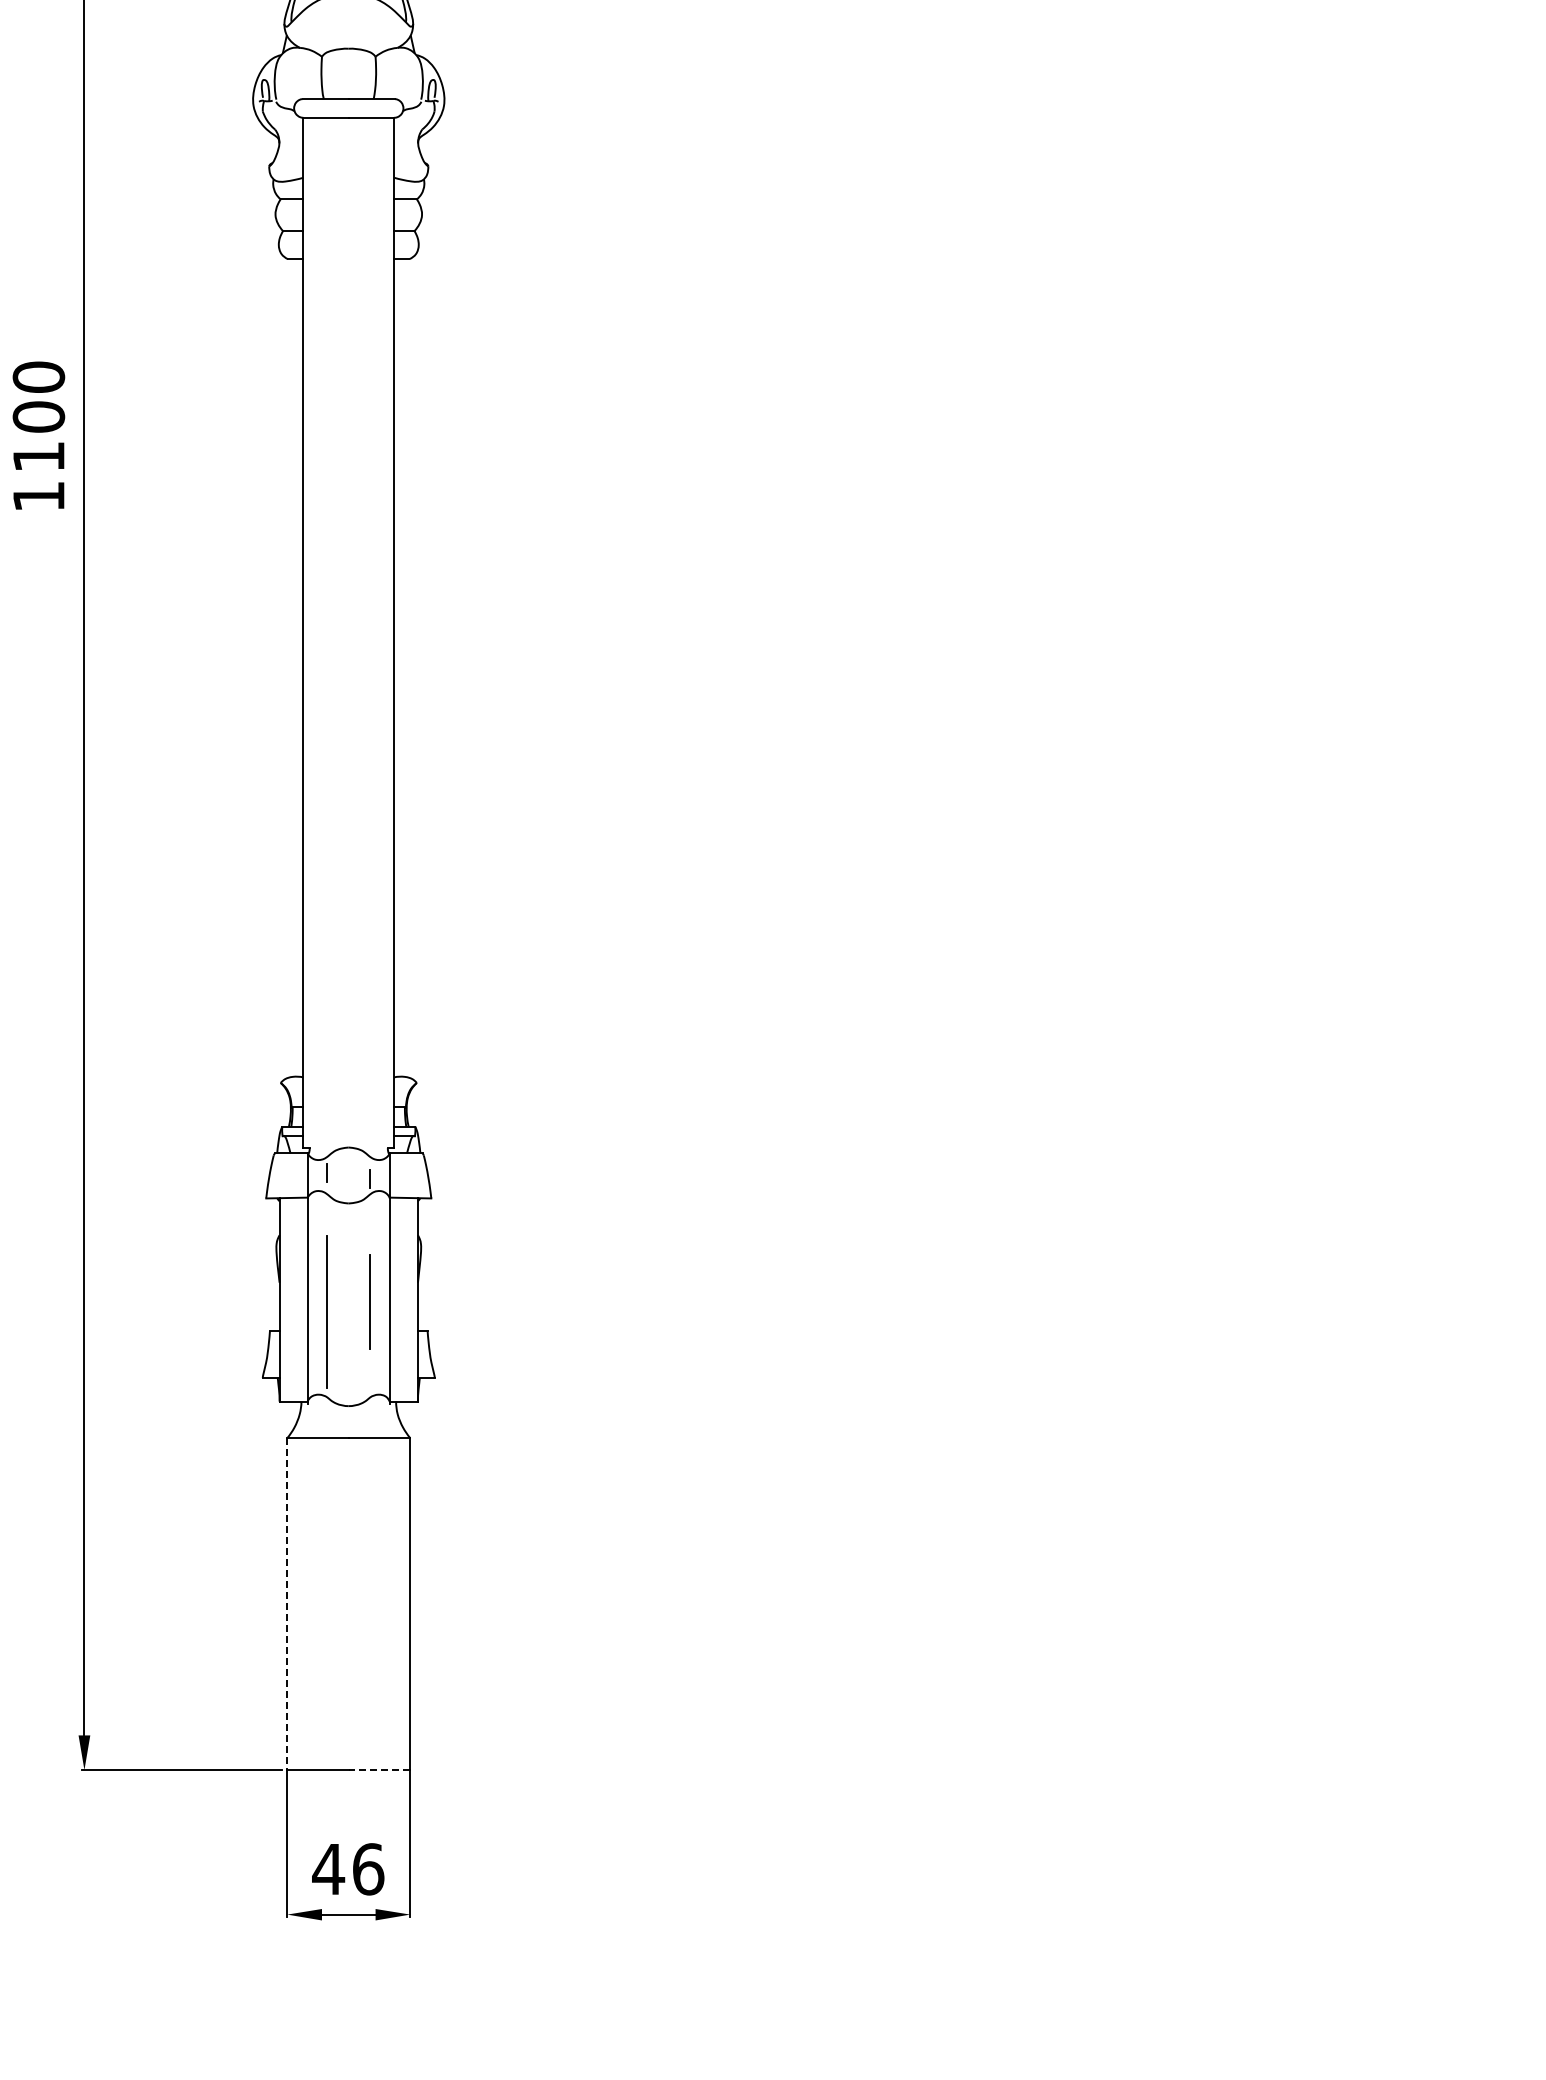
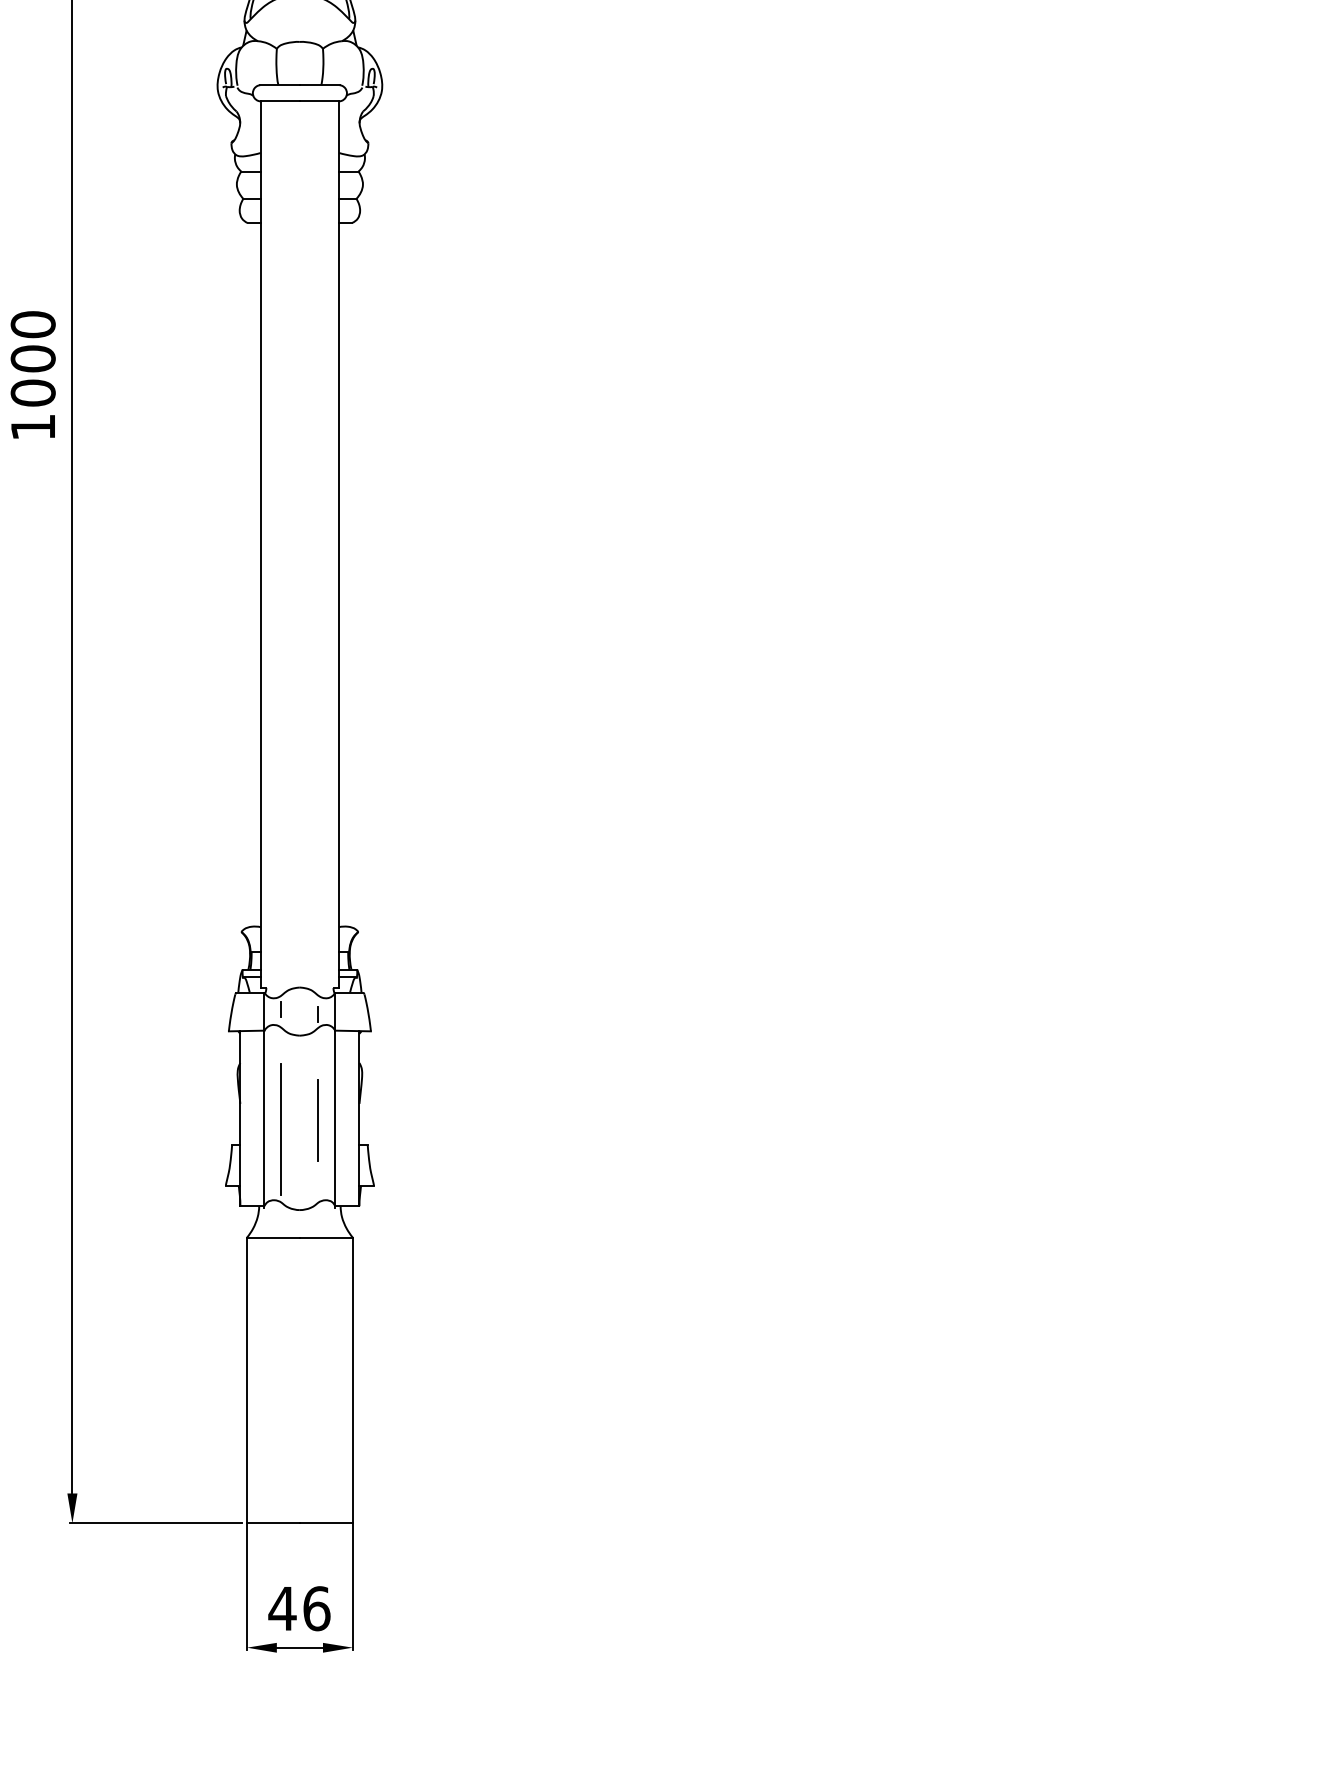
text: (38, 456) -> (32, 392), 1100 -> 1000
line: (287, 1604) -> (247, 1380), dashed -> solid
line: (379, 1770) -> (326, 1523), dashed -> solid

